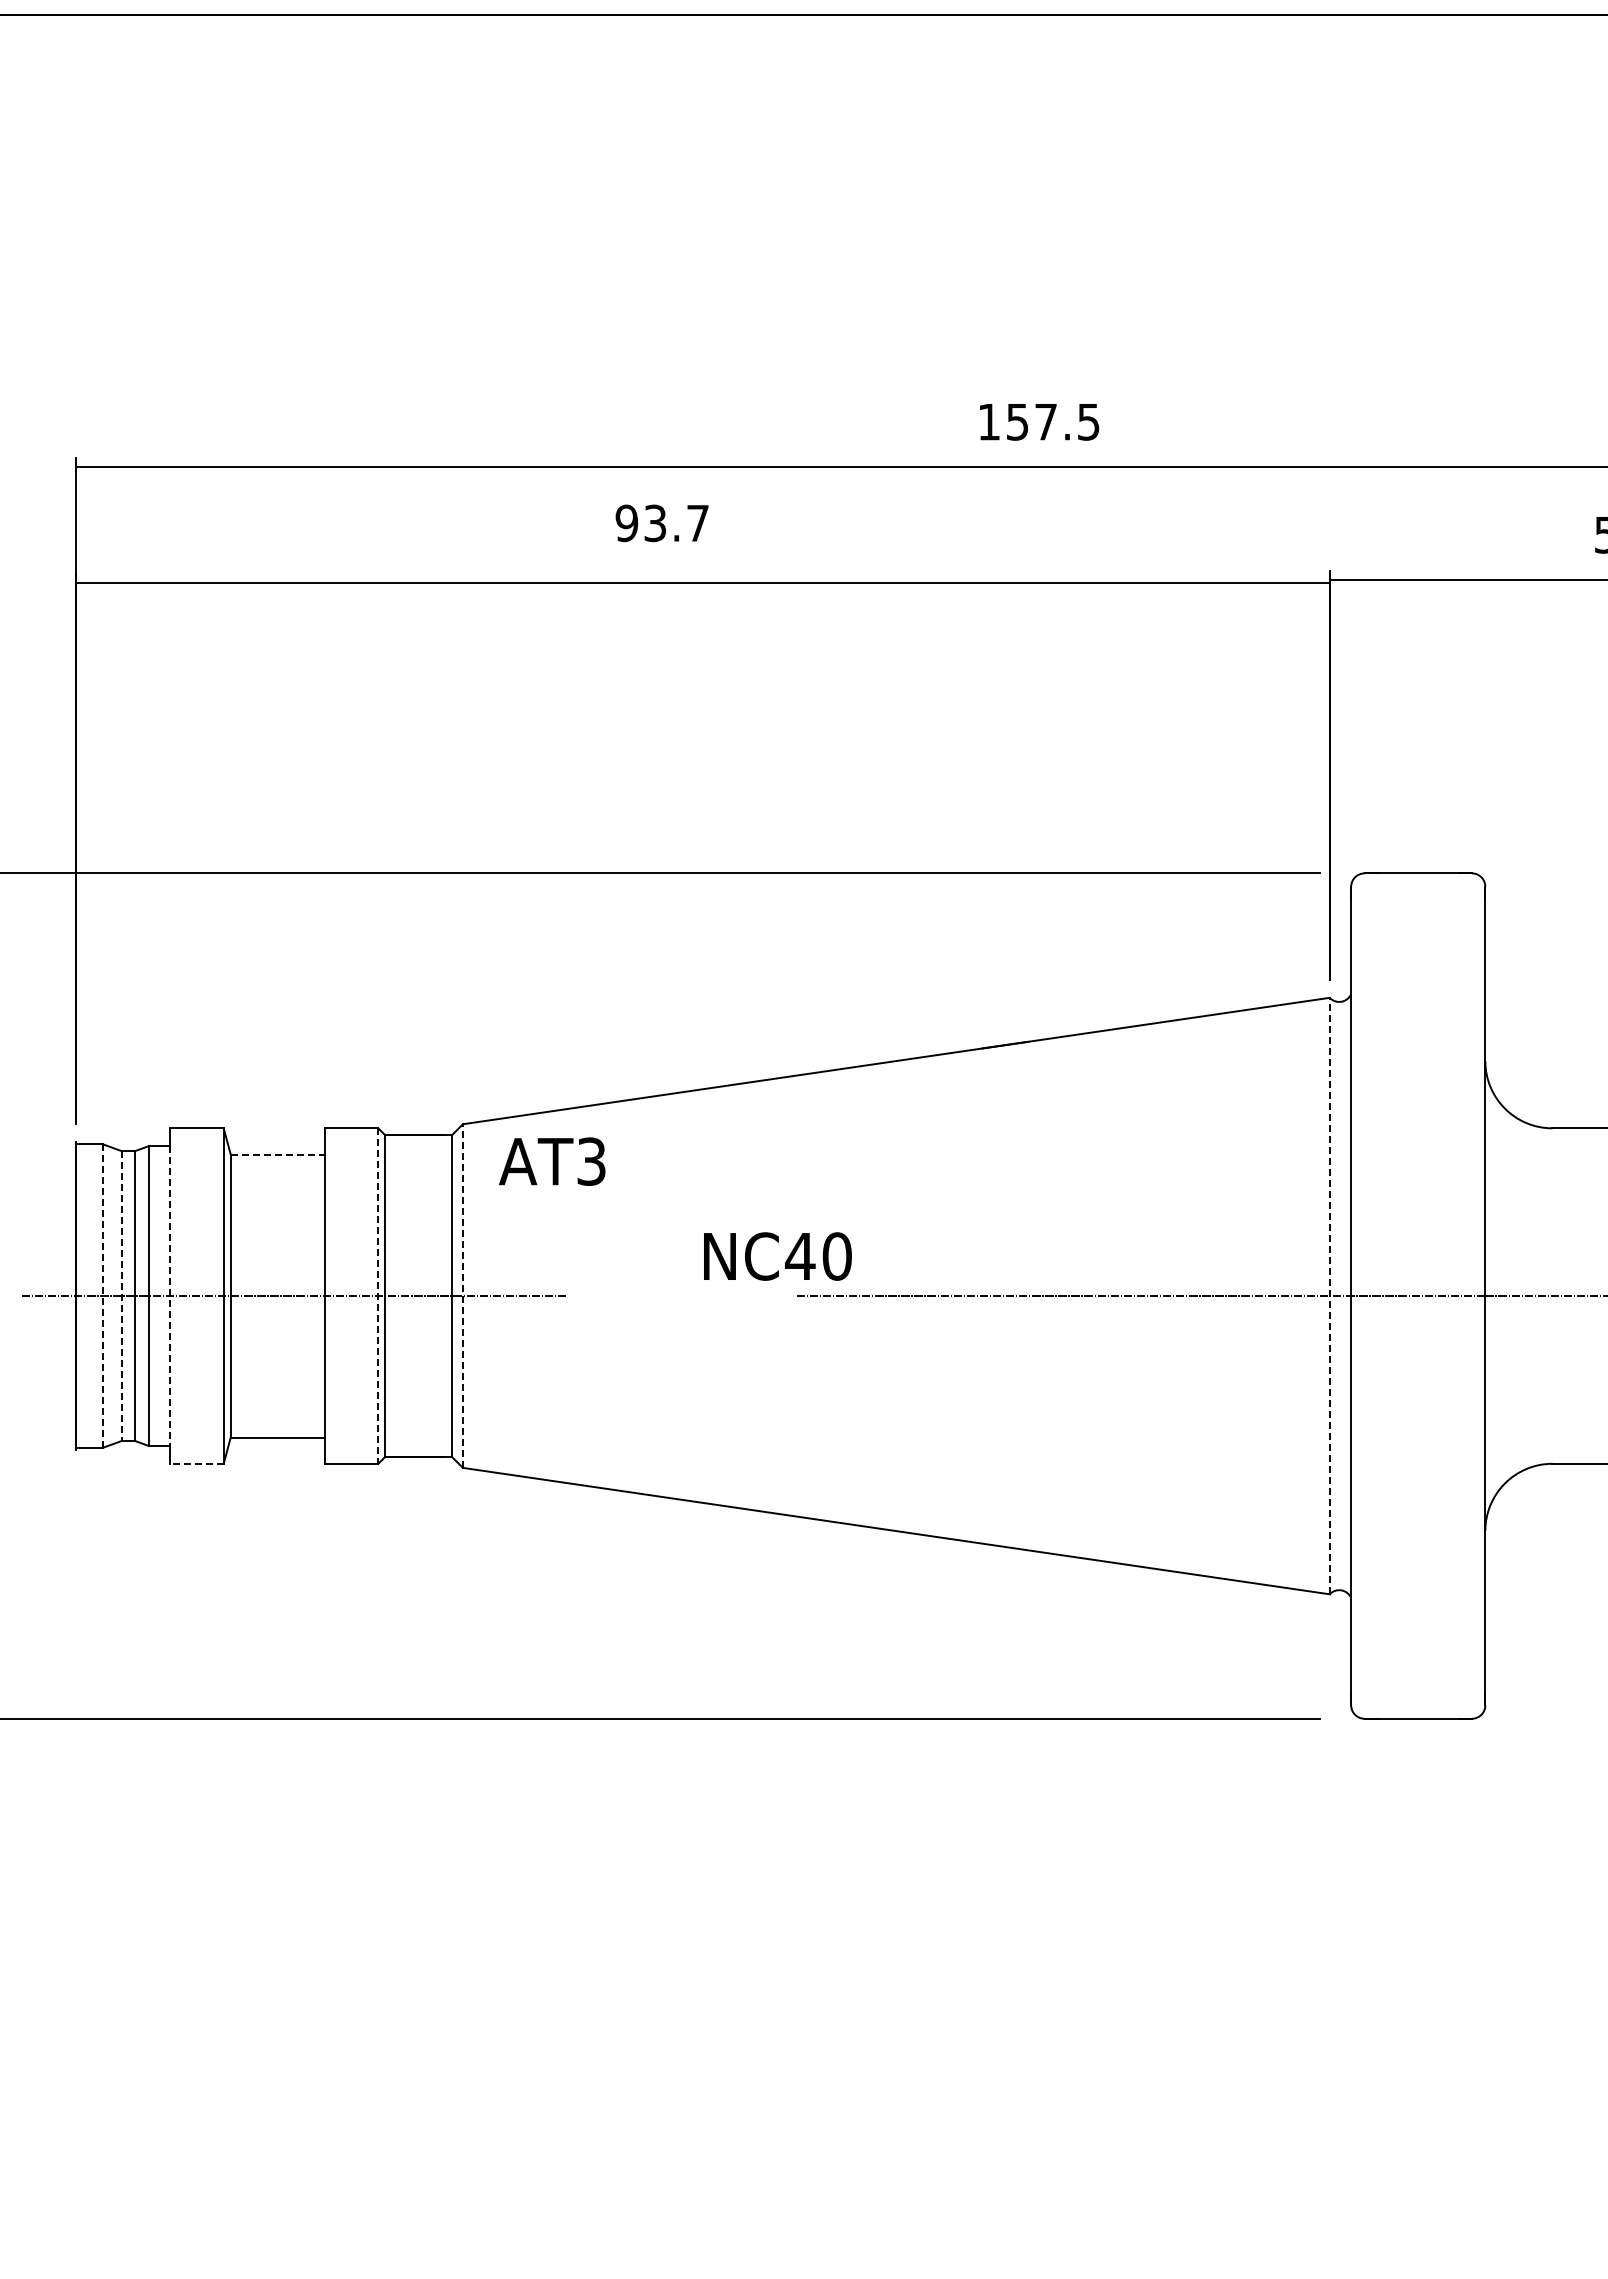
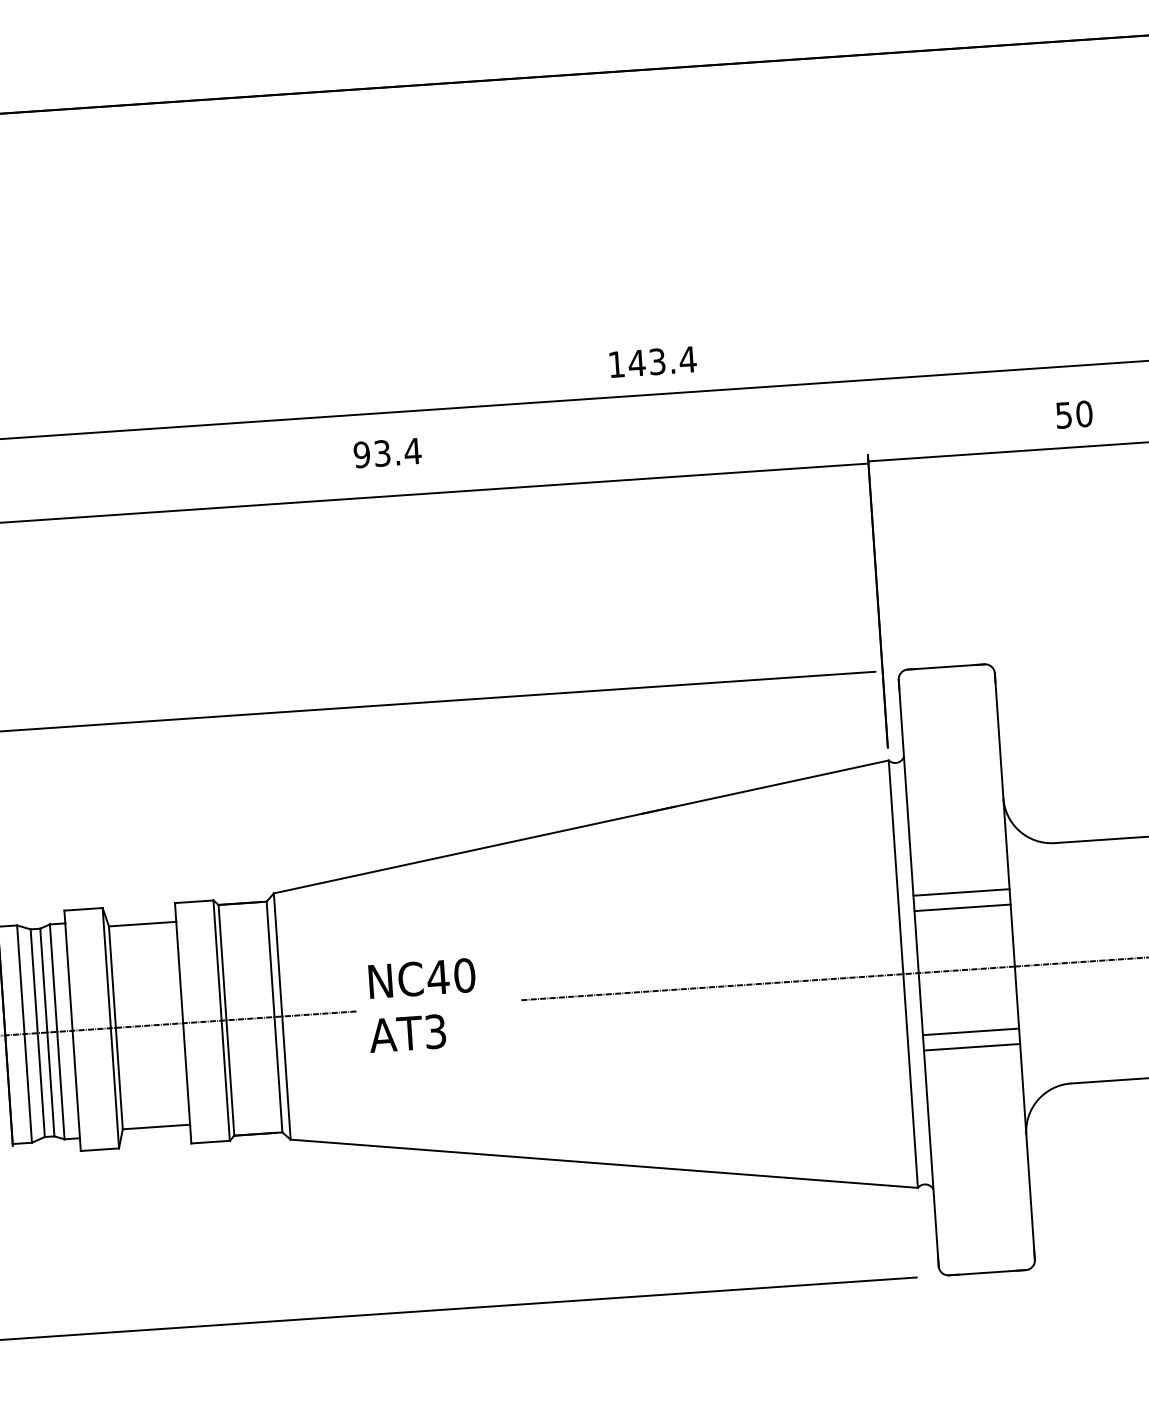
text: (1052, 421) -> (661, 361), 157.5 -> 143.4
text: (697, 523) -> (412, 451), 93.7 -> 93.4
line: (277, 1154) -> (142, 924), dashed -> solid
text: (552, 1161) -> (407, 1033), moved
line: (1418, 1188) -> (961, 892), added
line: (1418, 1209) -> (962, 907), added
text: (777, 1256) -> (421, 978), moved
line: (1329, 1295) -> (903, 973), dashed -> solid
line: (103, 1296) -> (24, 1034), dashed -> solid
line: (121, 1296) -> (37, 1033), dashed -> solid
line: (170, 1296) -> (72, 1031), dashed -> solid
line: (378, 1296) -> (221, 1020), dashed -> solid
line: (462, 1296) -> (281, 1016), dashed -> solid
line: (1418, 1382) -> (971, 1031), added
line: (1418, 1404) -> (972, 1047), added
line: (197, 1463) -> (100, 1149), dashed -> solid

